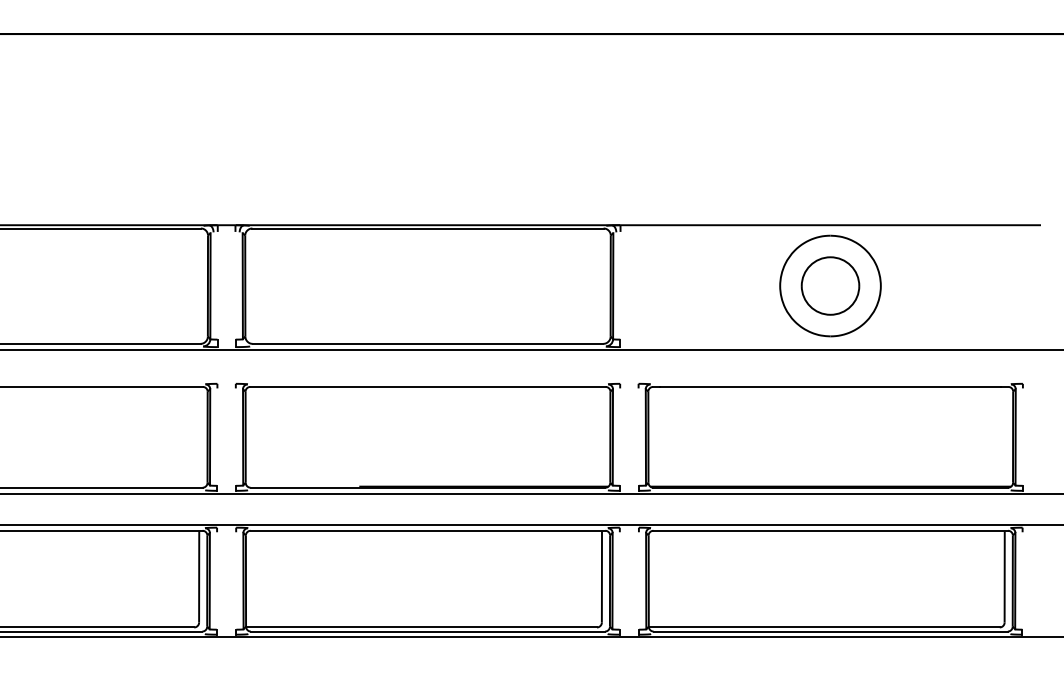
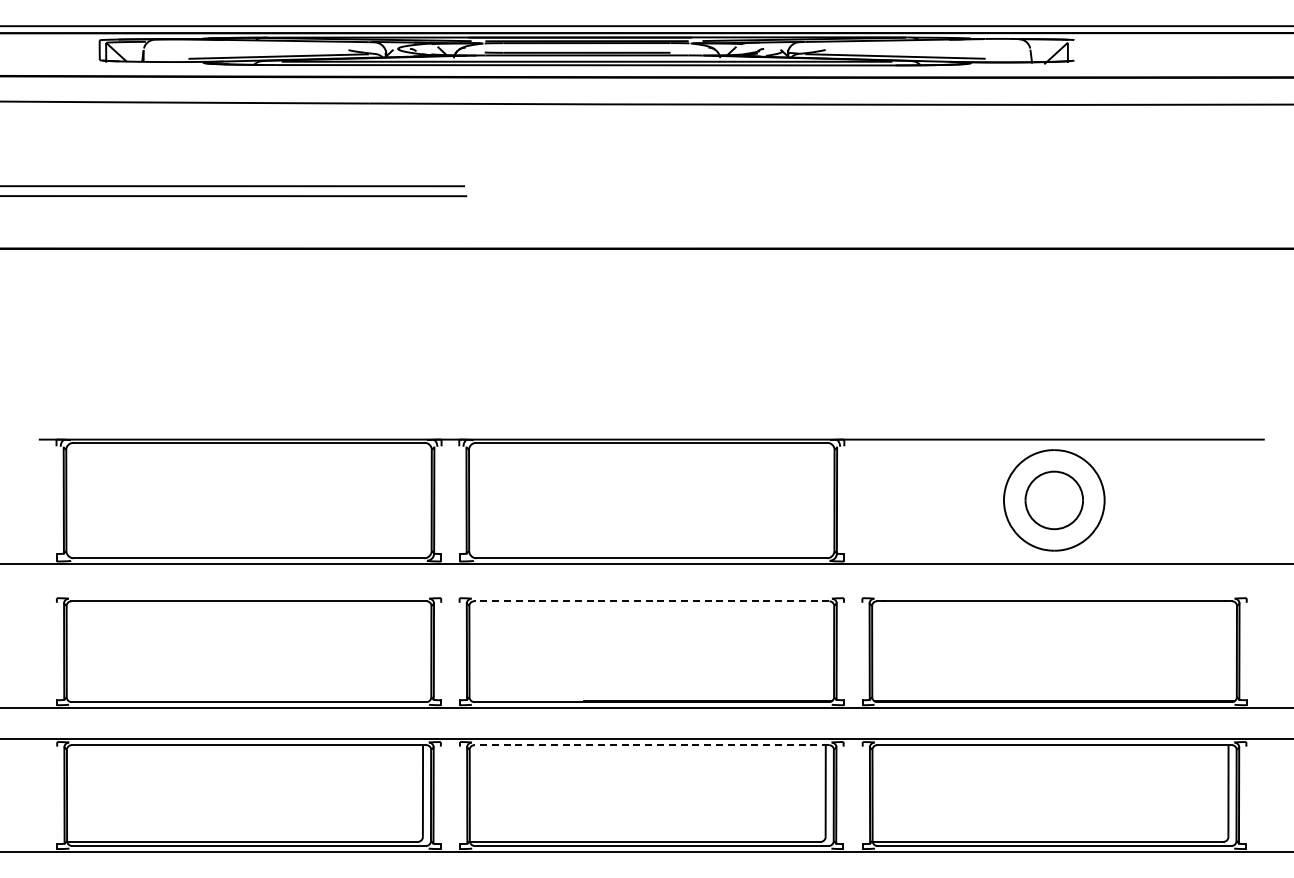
line: (427, 387) -> (651, 601), solid -> dashed
line: (427, 531) -> (651, 745), solid -> dashed

